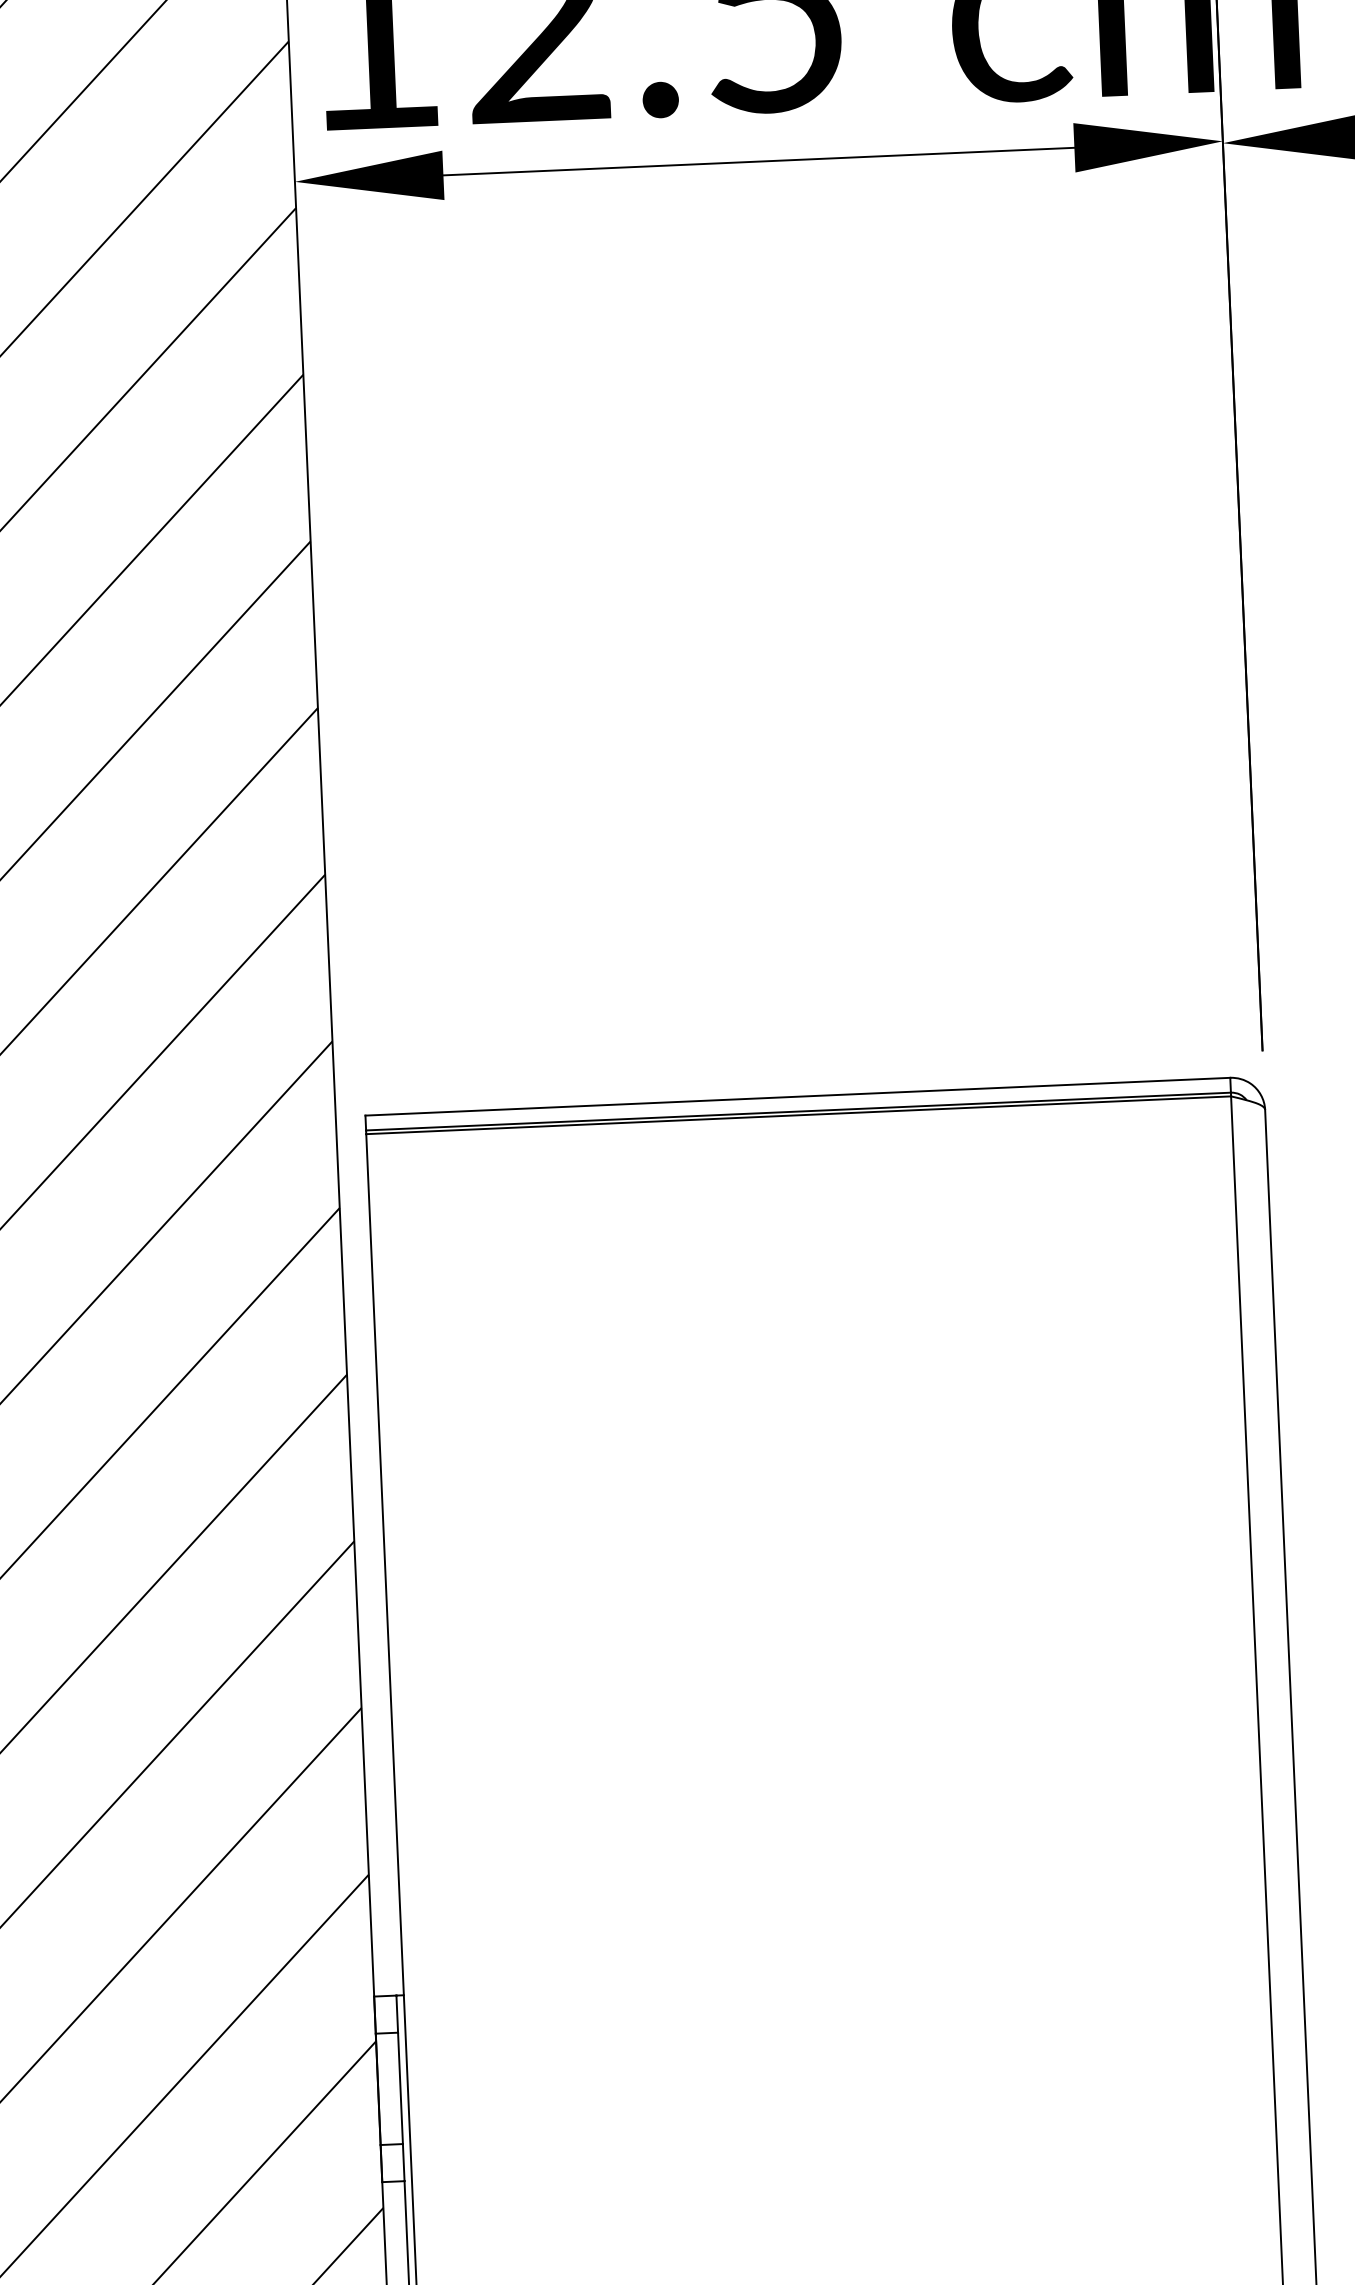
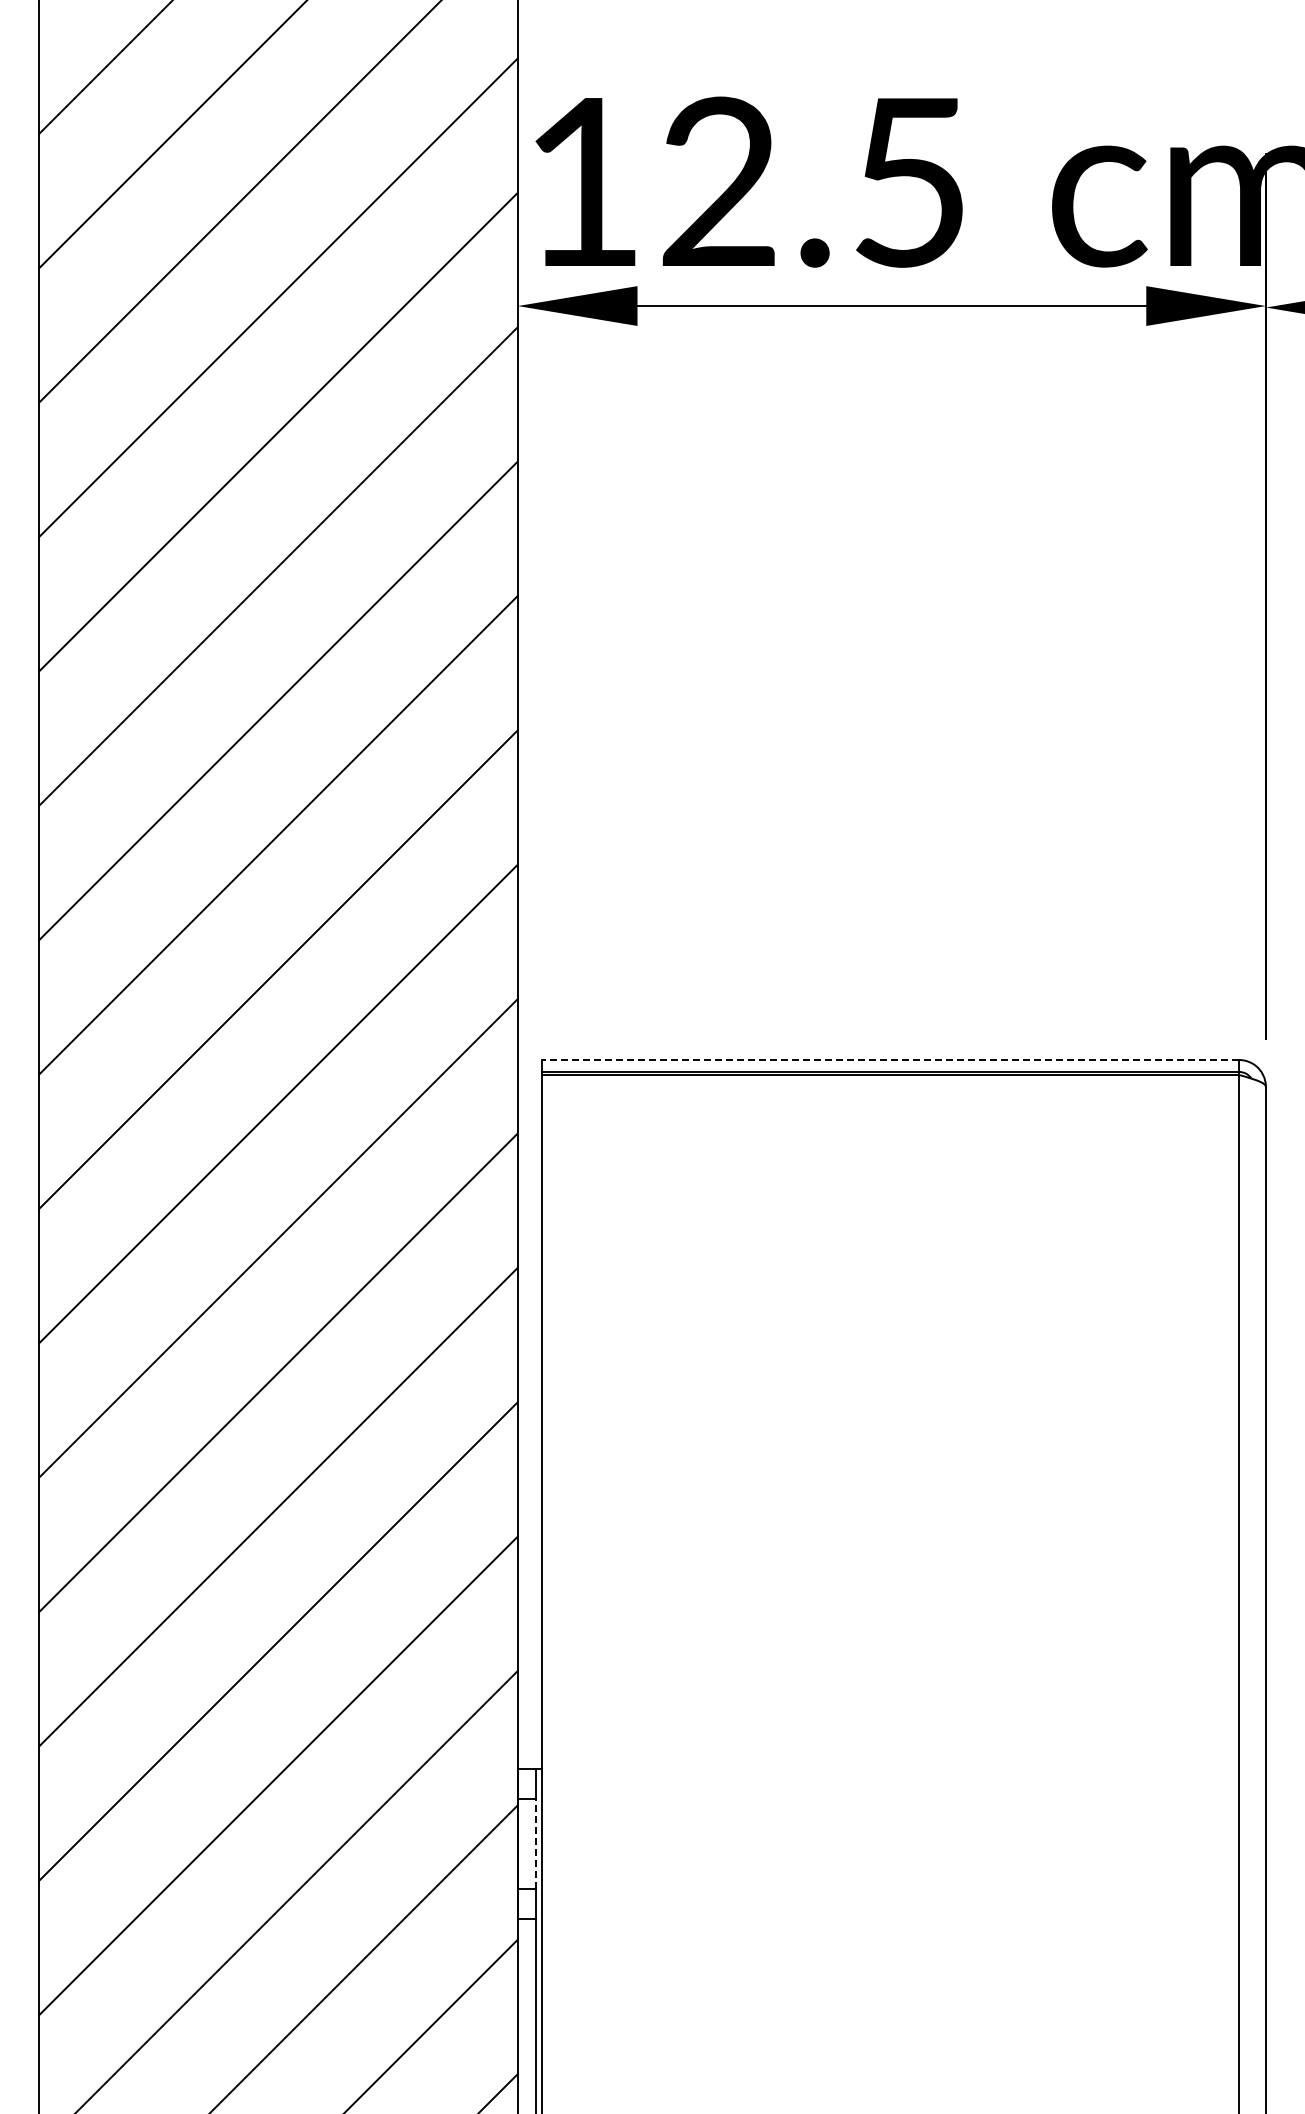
line: (797, 1096) -> (890, 1059), solid -> dashed
line: (400, 2088) -> (535, 1844), solid -> dashed

